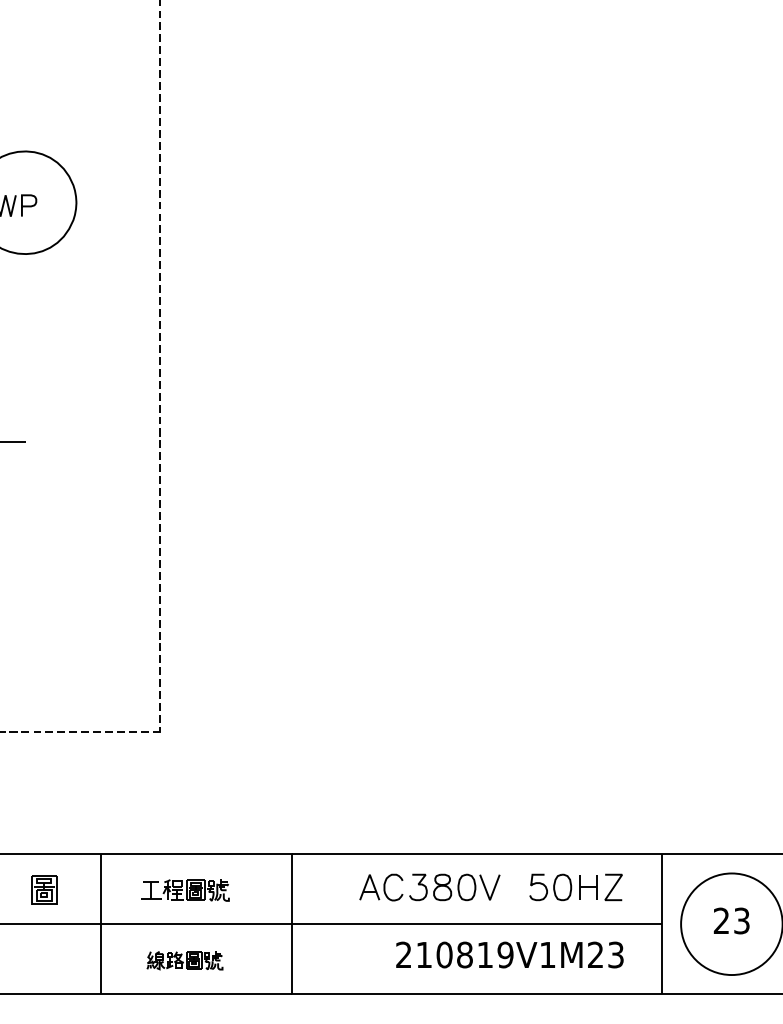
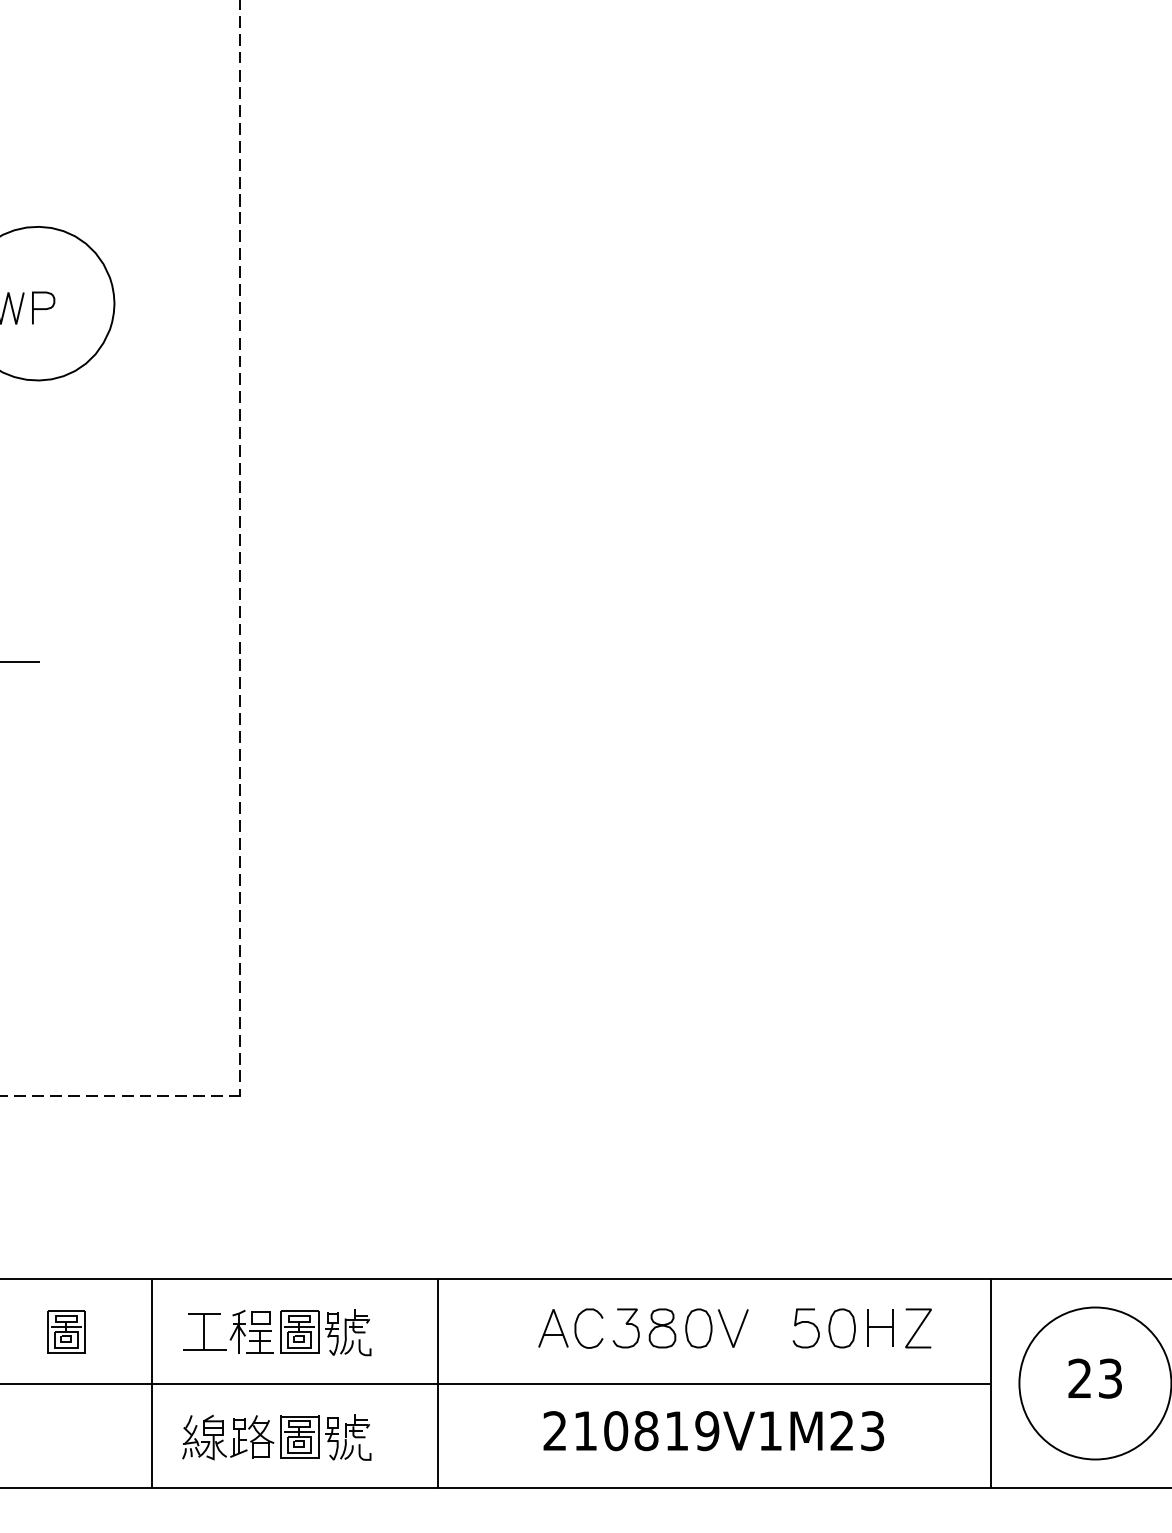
part: (185, 890) -> (277, 1333), size x1.43
text: (509, 954) -> (713, 1430), moved
part: (184, 960) -> (276, 1437), size x1.67

